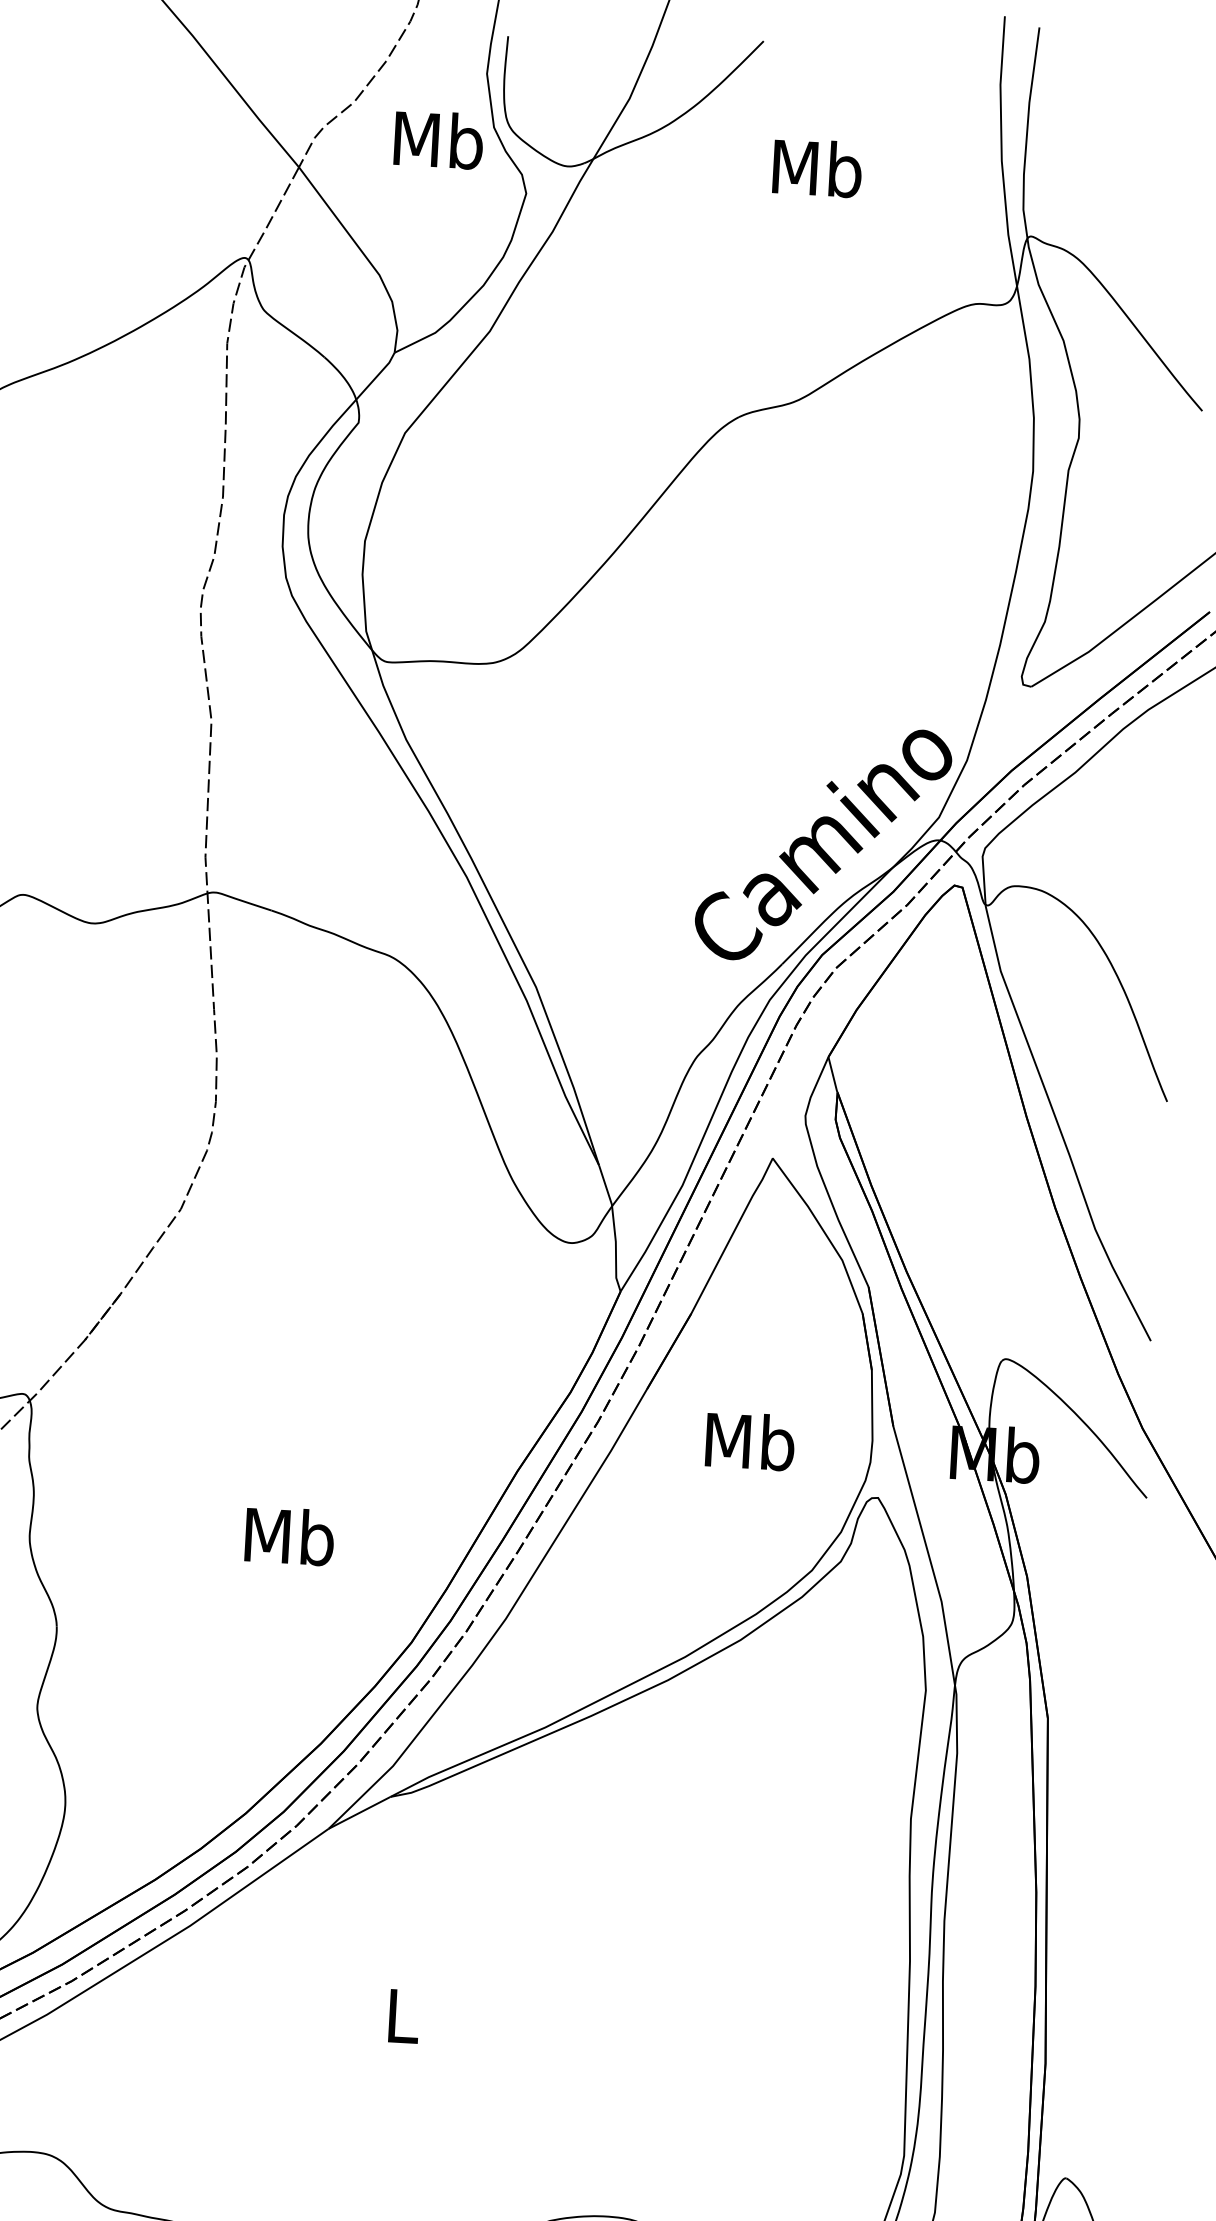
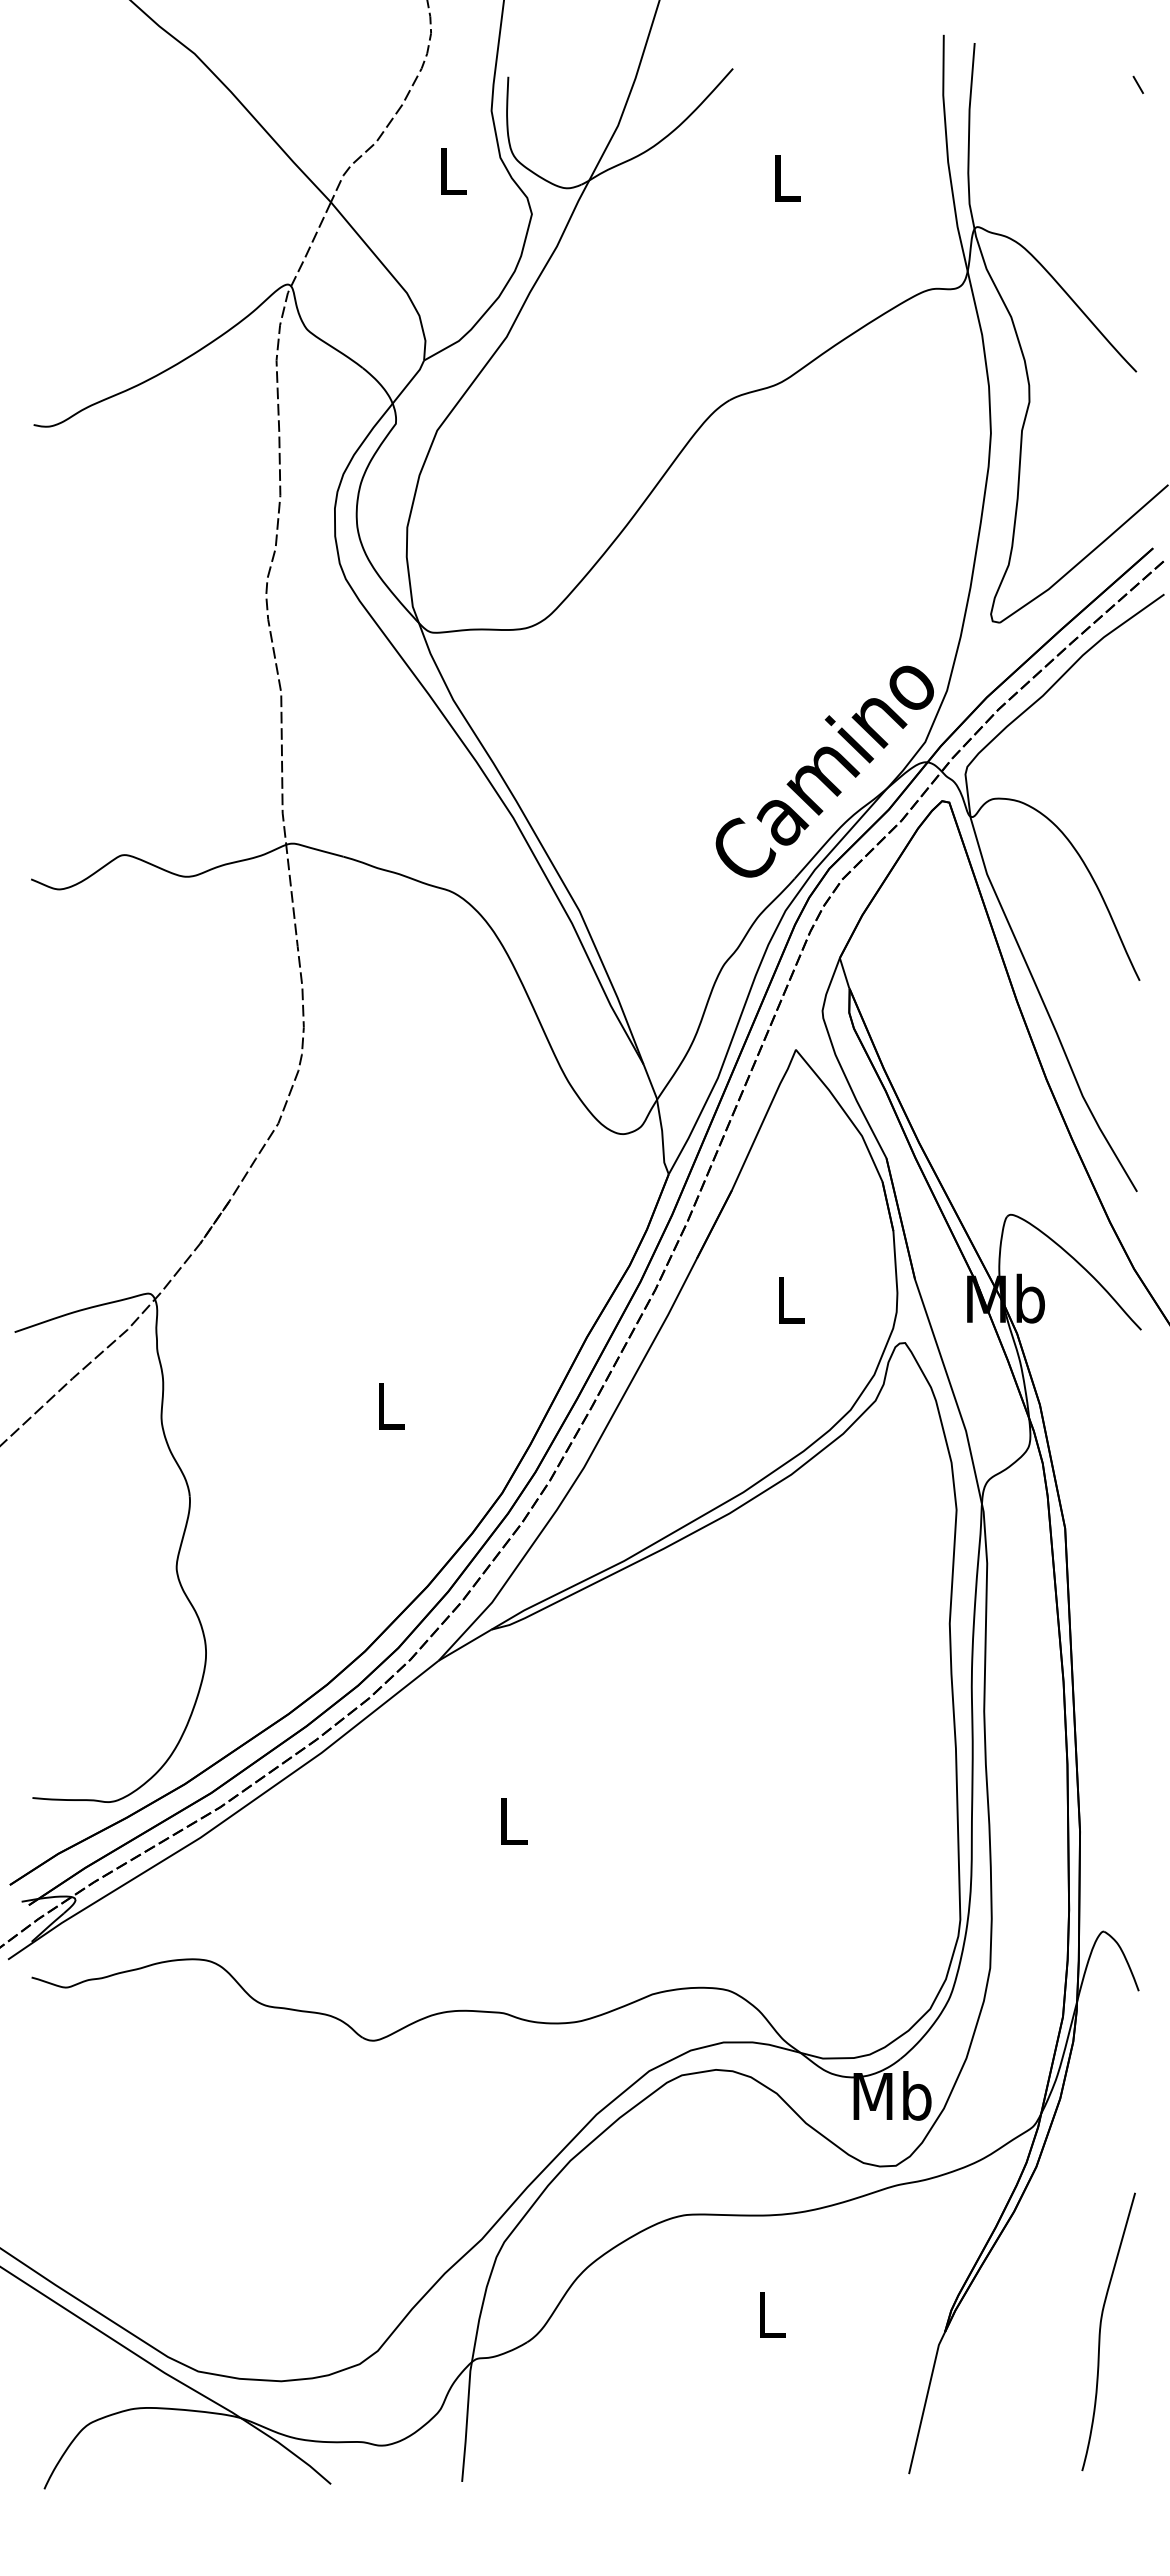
text: (438, 140) -> (452, 171), Mb -> L
text: (817, 168) -> (786, 177), Mb -> L
text: (750, 1441) -> (790, 1299), Mb -> L
text: (290, 1536) -> (390, 1405), Mb -> L

